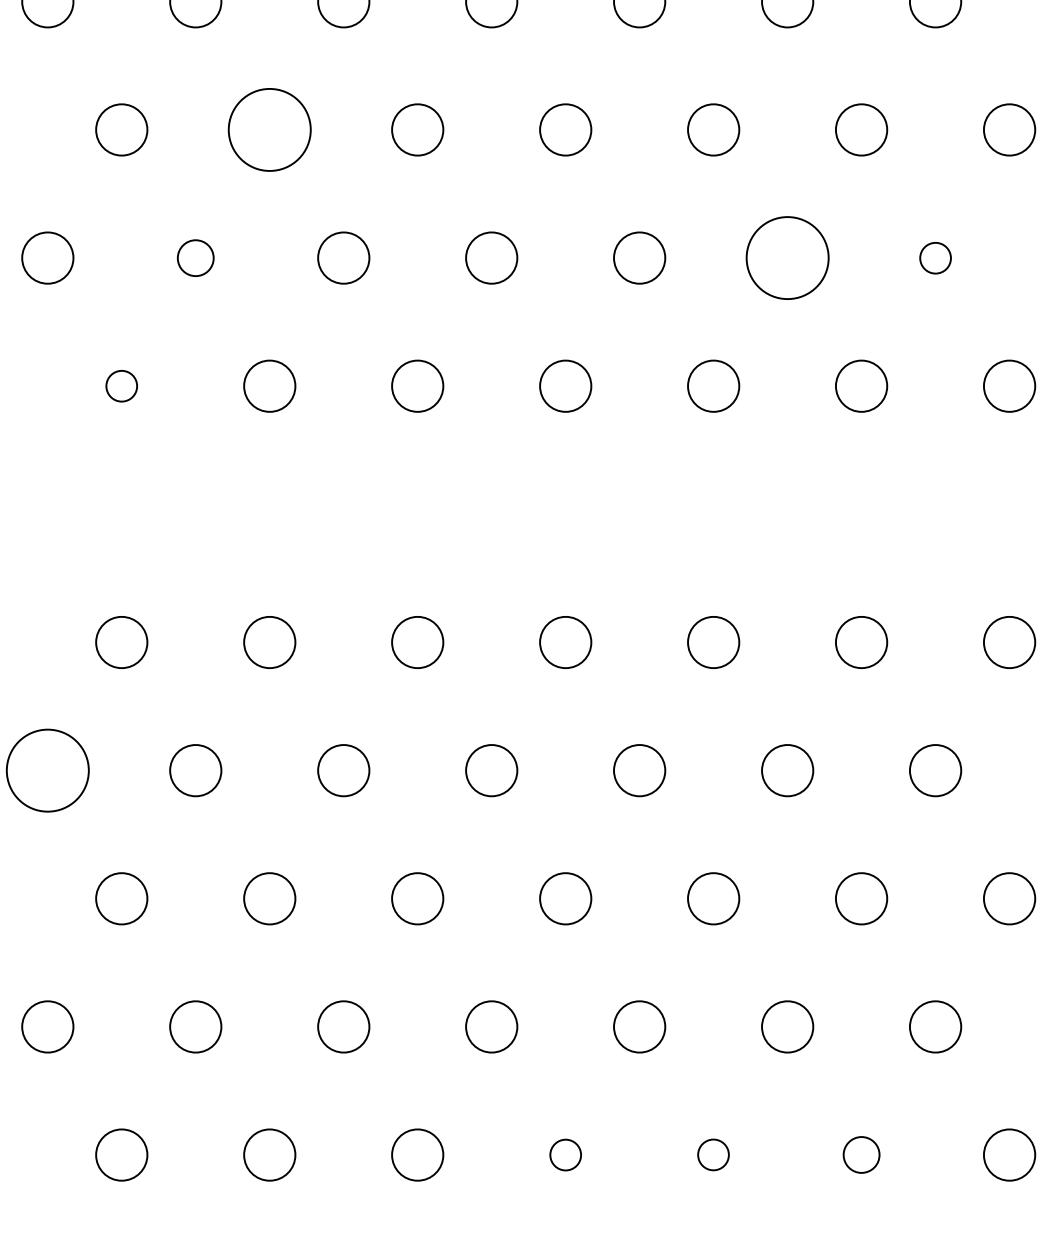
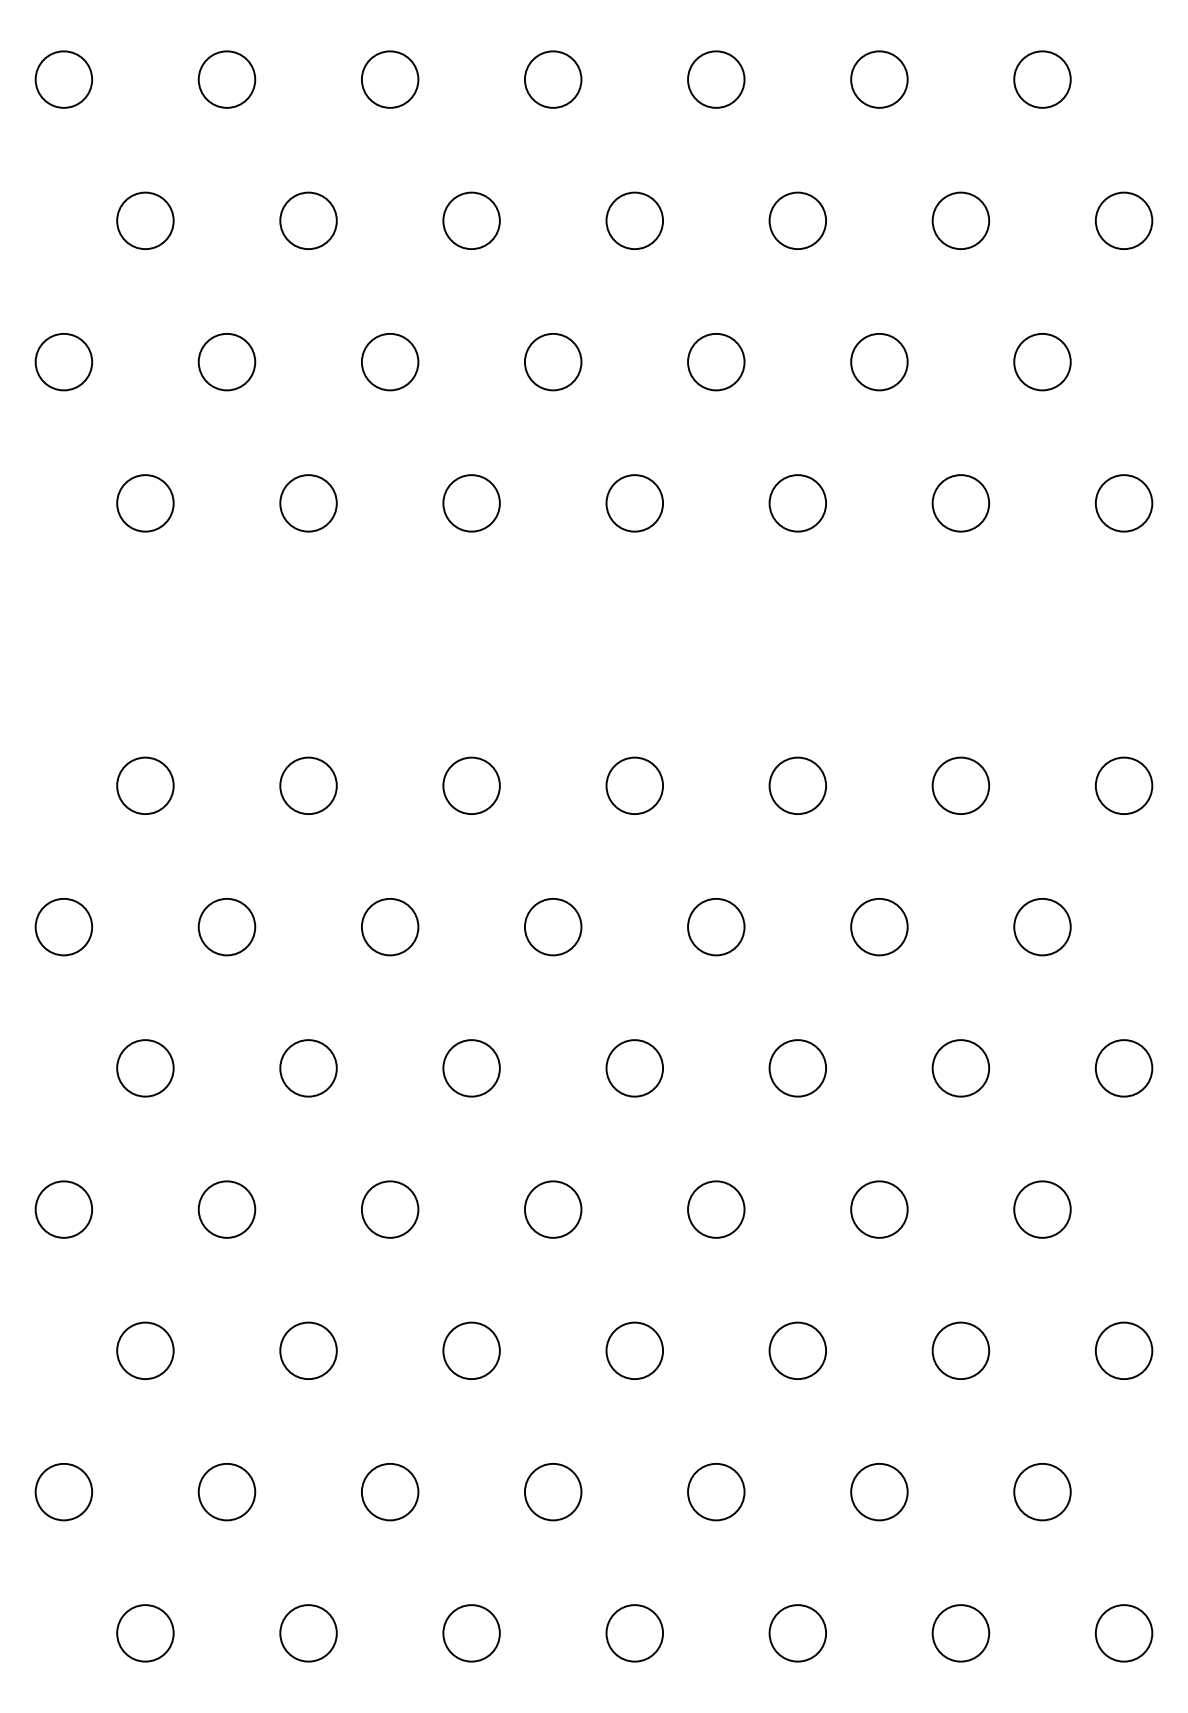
circle: (269, 129) -> (308, 220), size x0.62
circle: (787, 257) -> (879, 361), size x0.62
circle: (195, 258) -> (226, 362), size x1.43
circle: (935, 258) -> (1042, 362), size x1.67
circle: (121, 386) -> (145, 503), size x1.67
circle: (47, 770) -> (63, 926), size x0.62
circle: (565, 1154) -> (634, 1350), size x1.67
circle: (713, 1154) -> (797, 1350), size x1.67
circle: (861, 1154) -> (960, 1350), size x1.43

